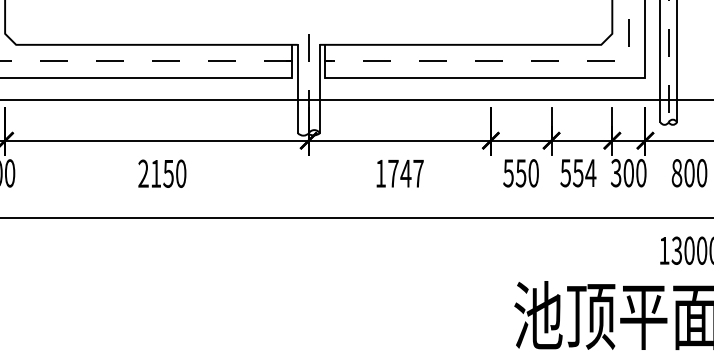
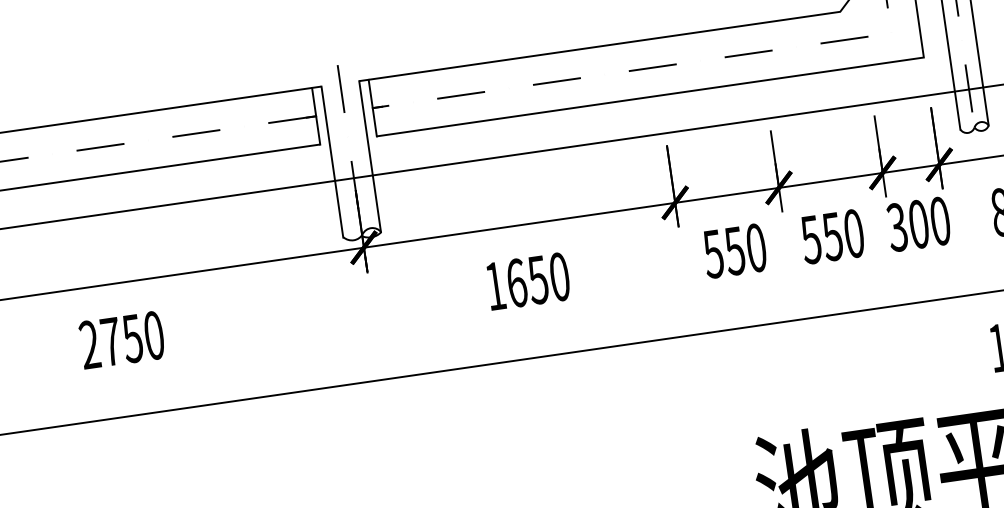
text: (156, 173) -> (111, 341), 2150 -> 2750
text: (405, 173) -> (537, 279), 1747 -> 1650
text: (590, 173) -> (853, 234), 554 -> 550

